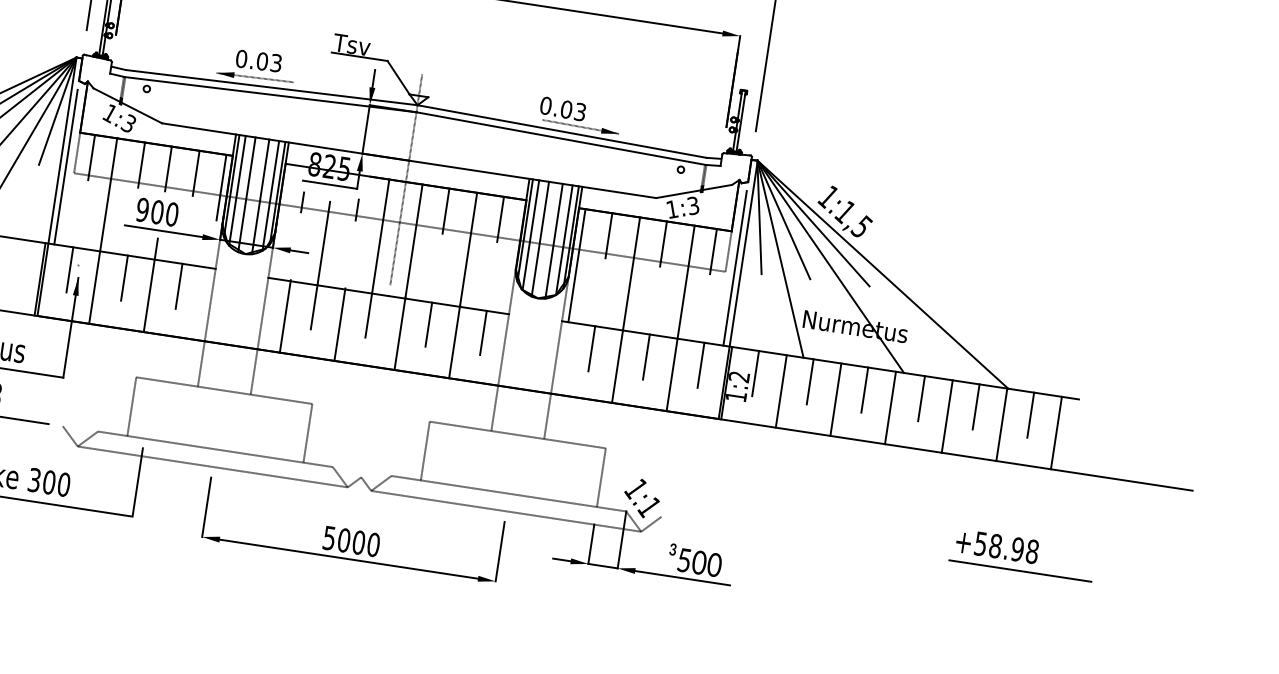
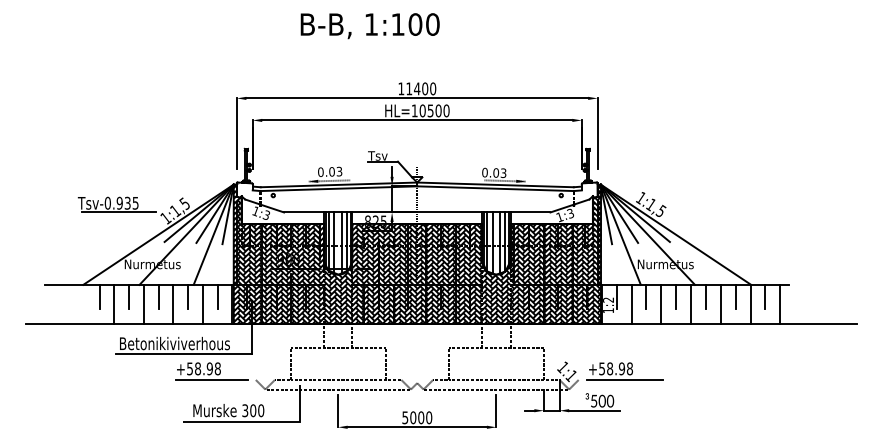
hatch: (398, 236) -> (417, 253), added
line: (15, 260) -> (217, 296), added
part: (1021, 555) -> (624, 371), moved

